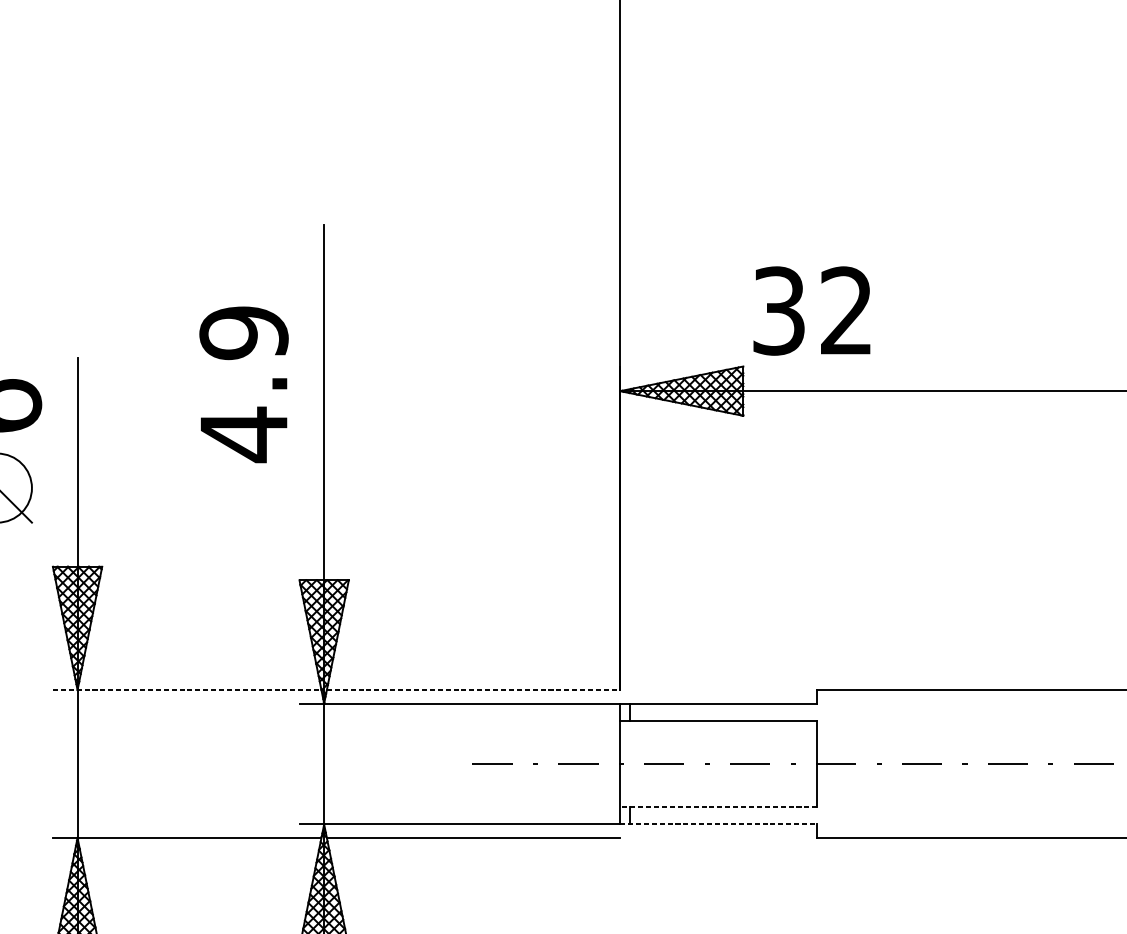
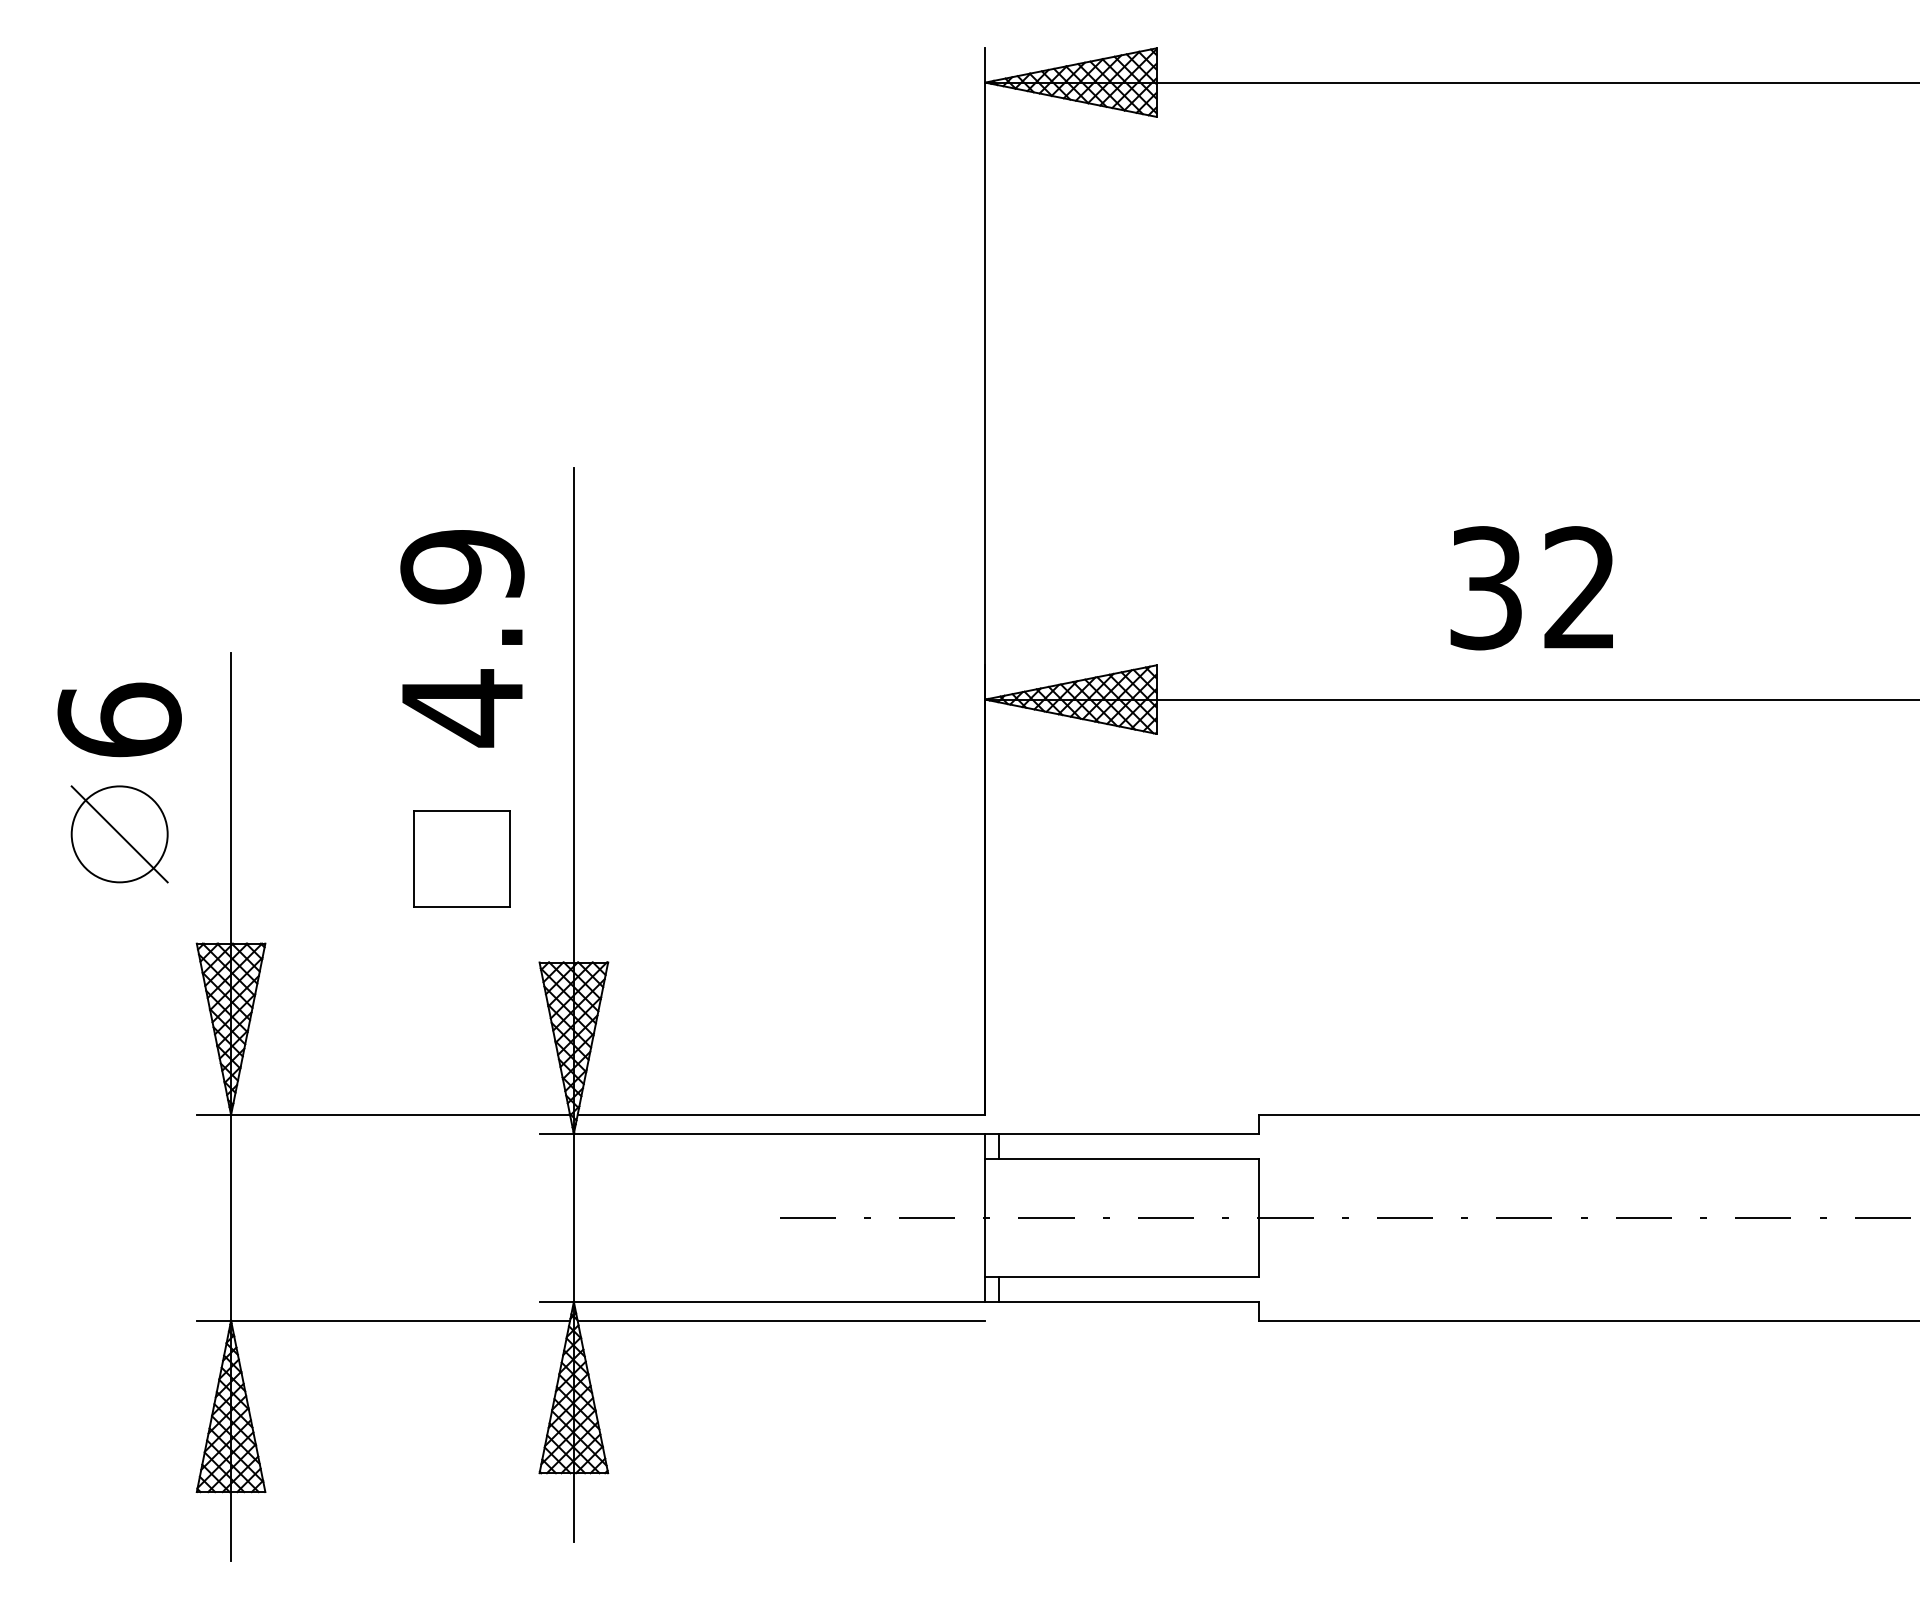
text: (811, 311) -> (1531, 588), moved
text: (244, 384) -> (462, 638), moved
part: (243, 505) -> (461, 858), added
line: (187, 690) -> (383, 1115), dashed -> solid
line: (473, 690) -> (781, 1115), dashed -> solid
line: (718, 806) -> (1121, 1277), dashed -> solid
line: (718, 824) -> (1122, 1301), dashed -> solid

